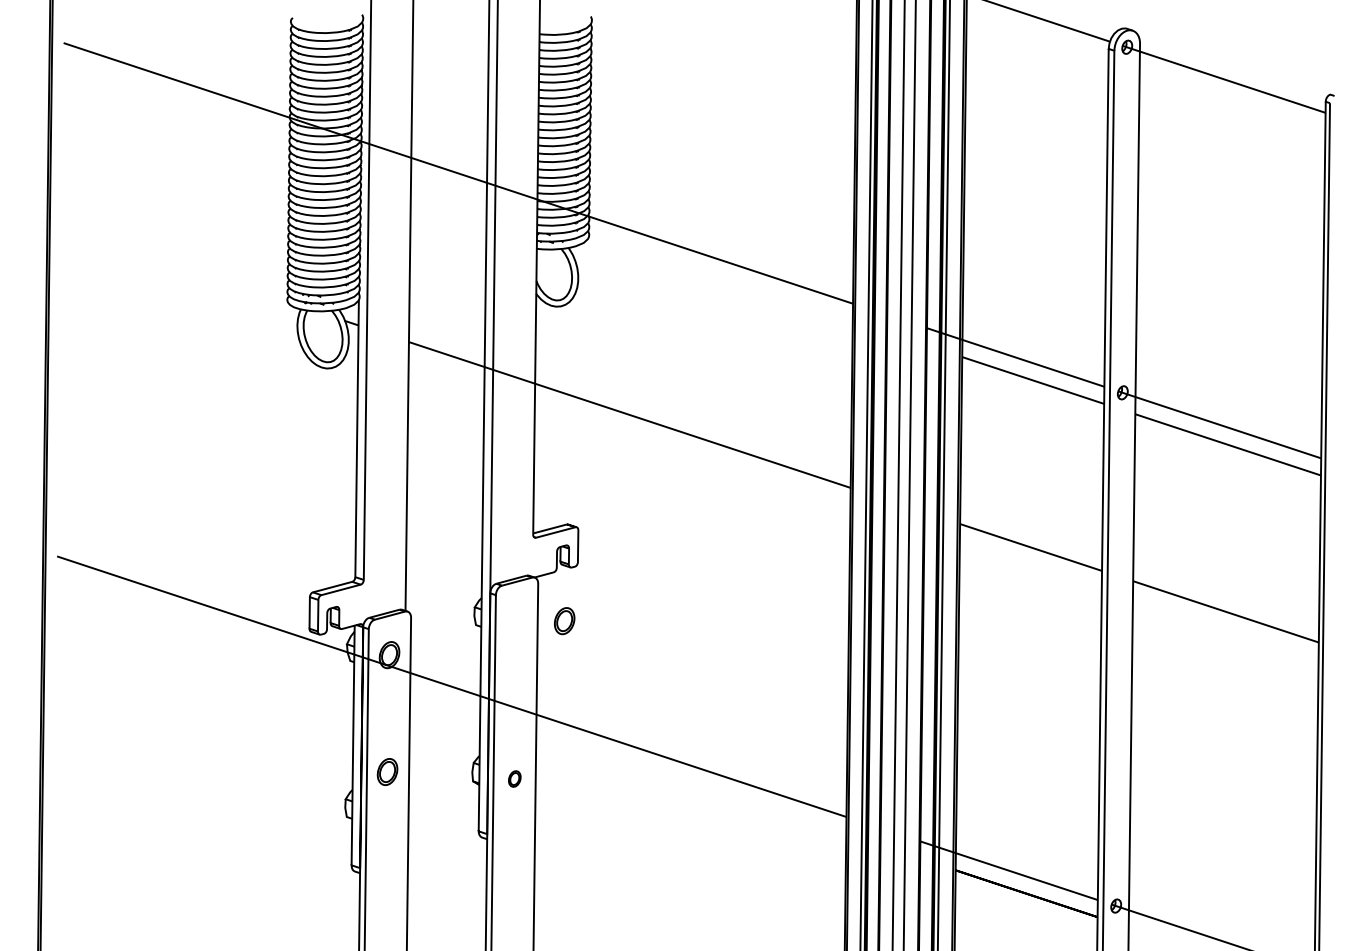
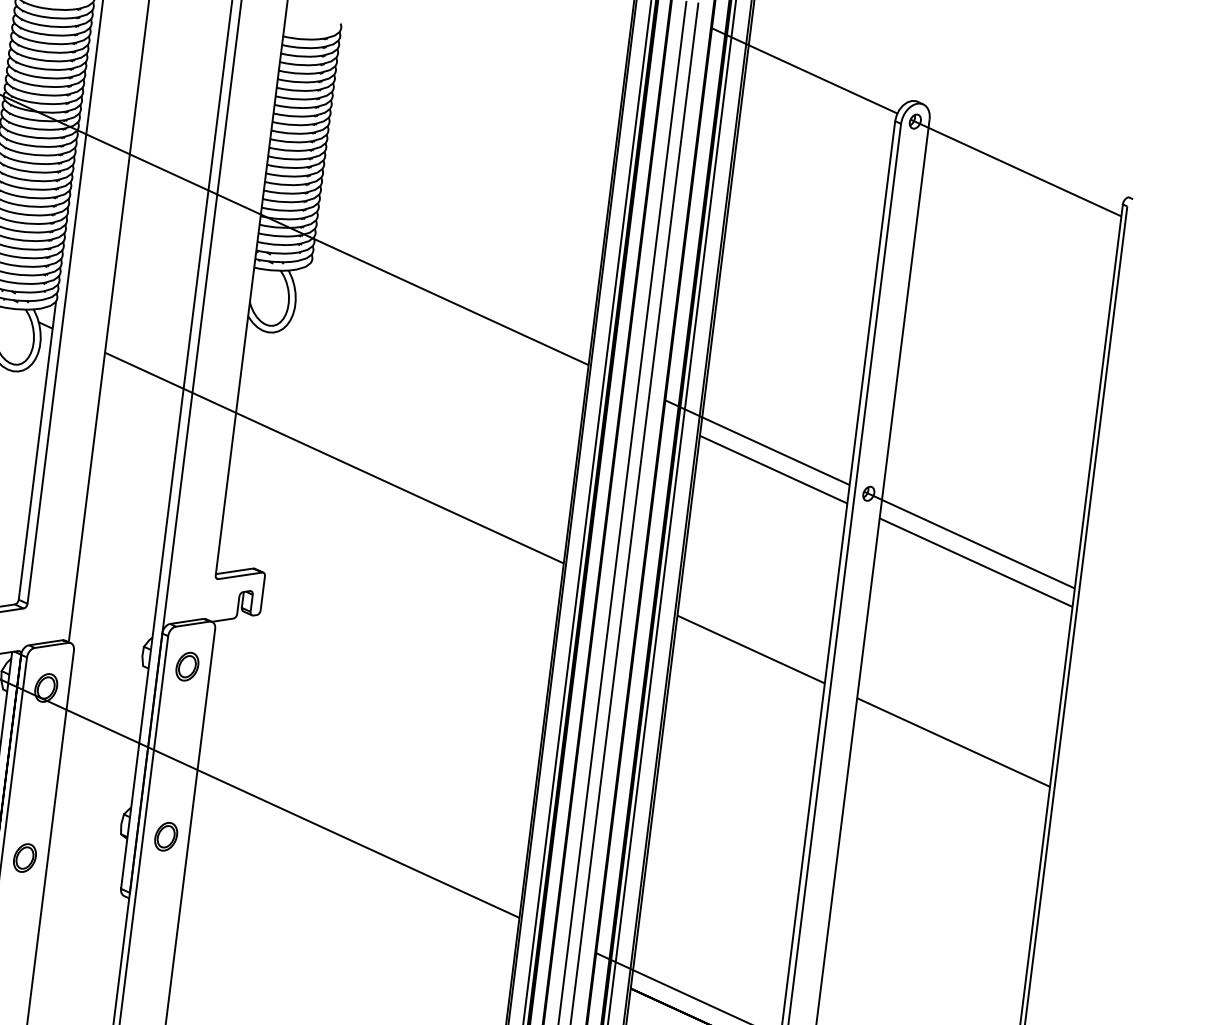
part: (564, 621) -> (187, 667), moved
part: (387, 771) -> (24, 857), moved
part: (514, 778) -> (166, 836), size x1.67

